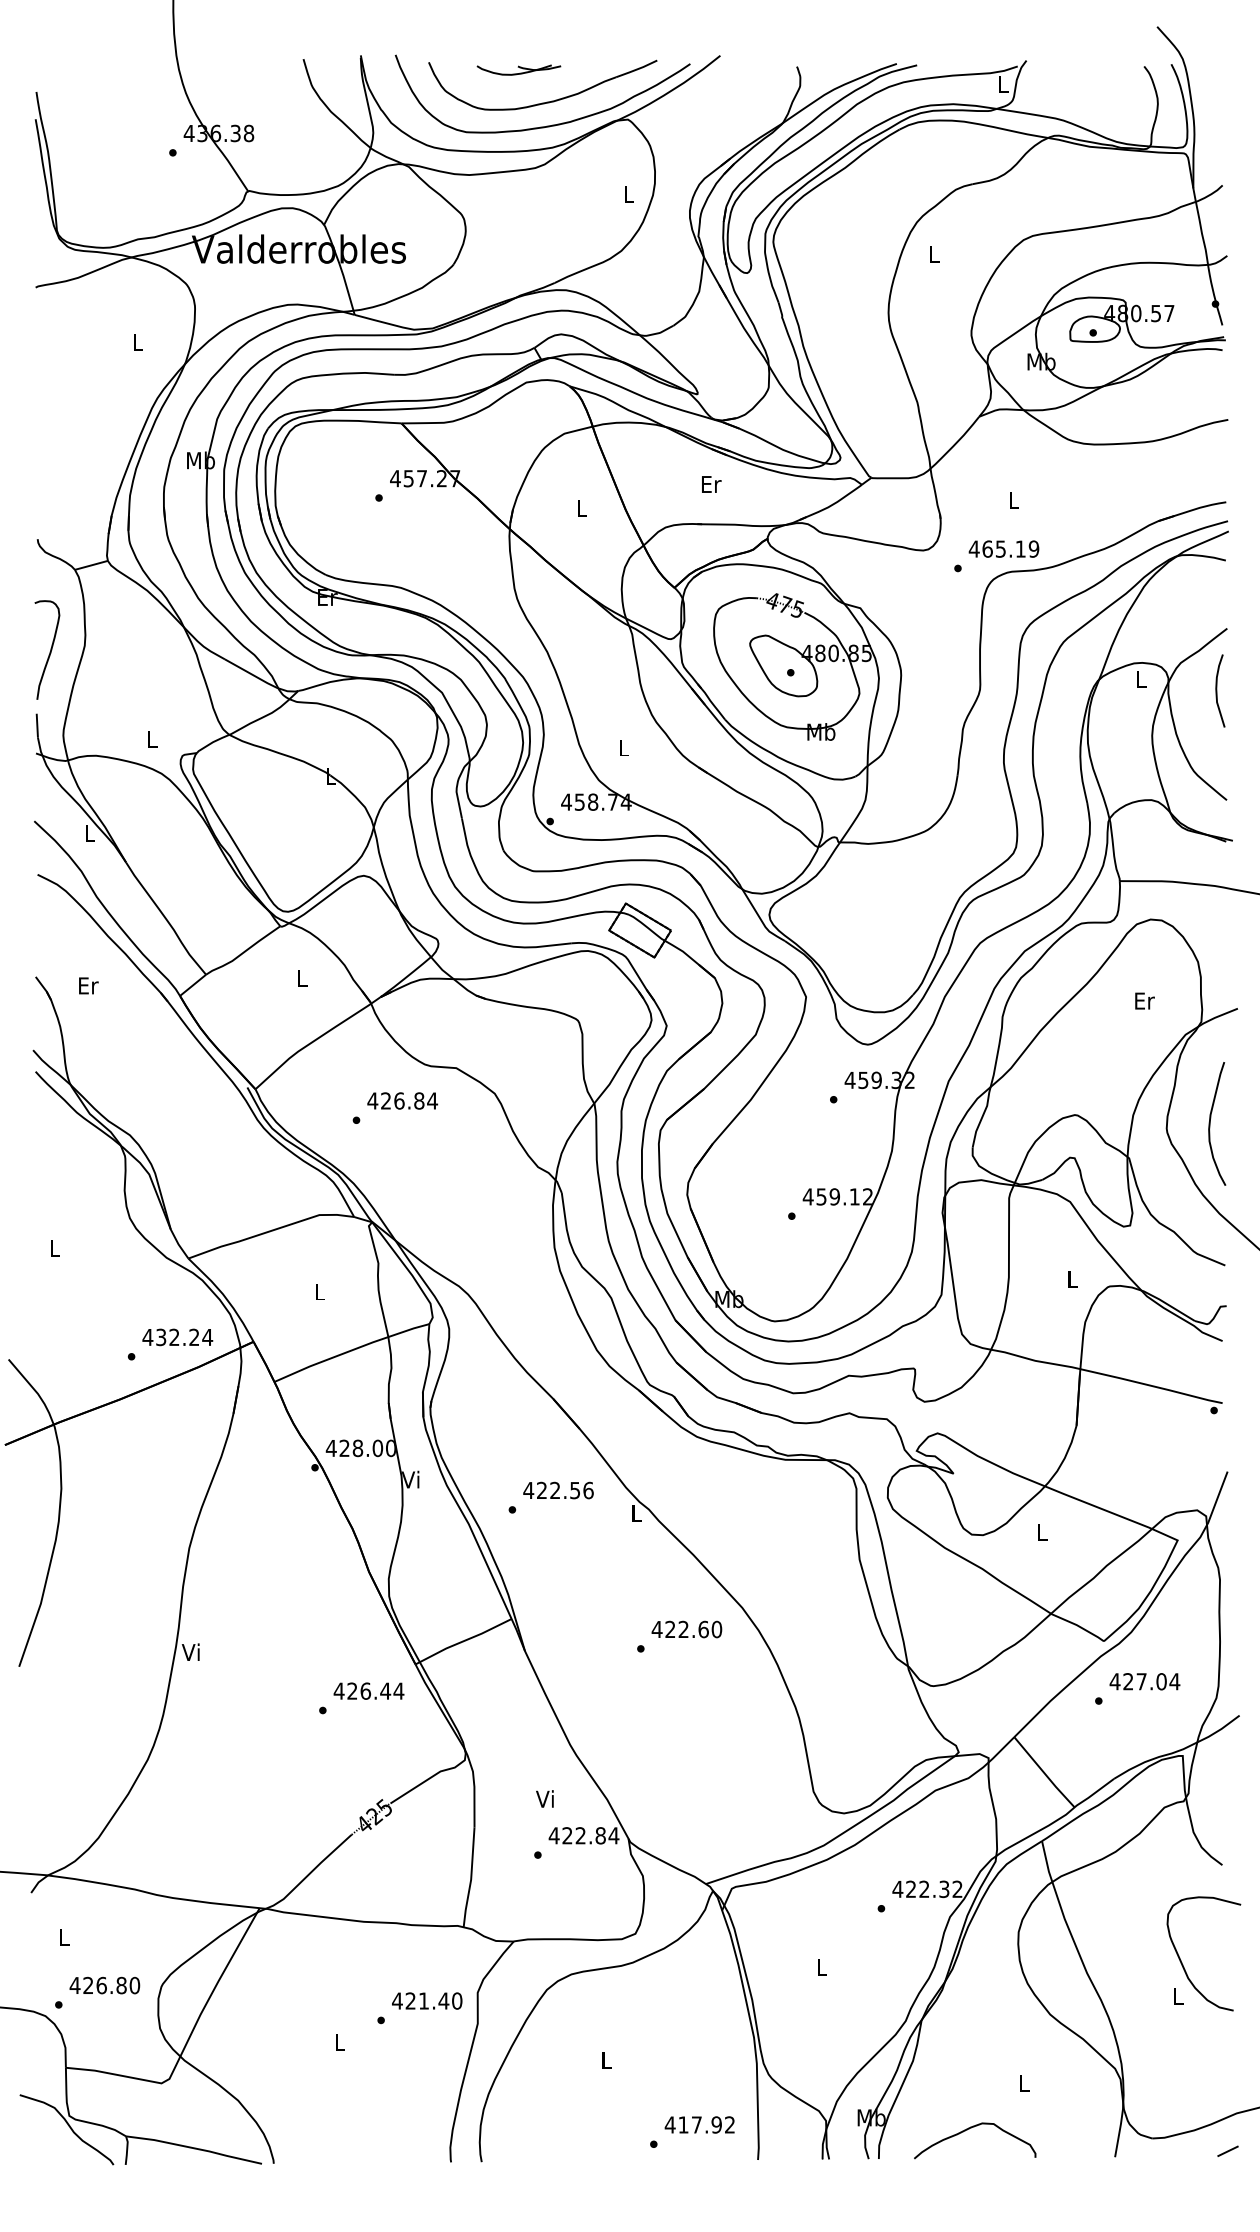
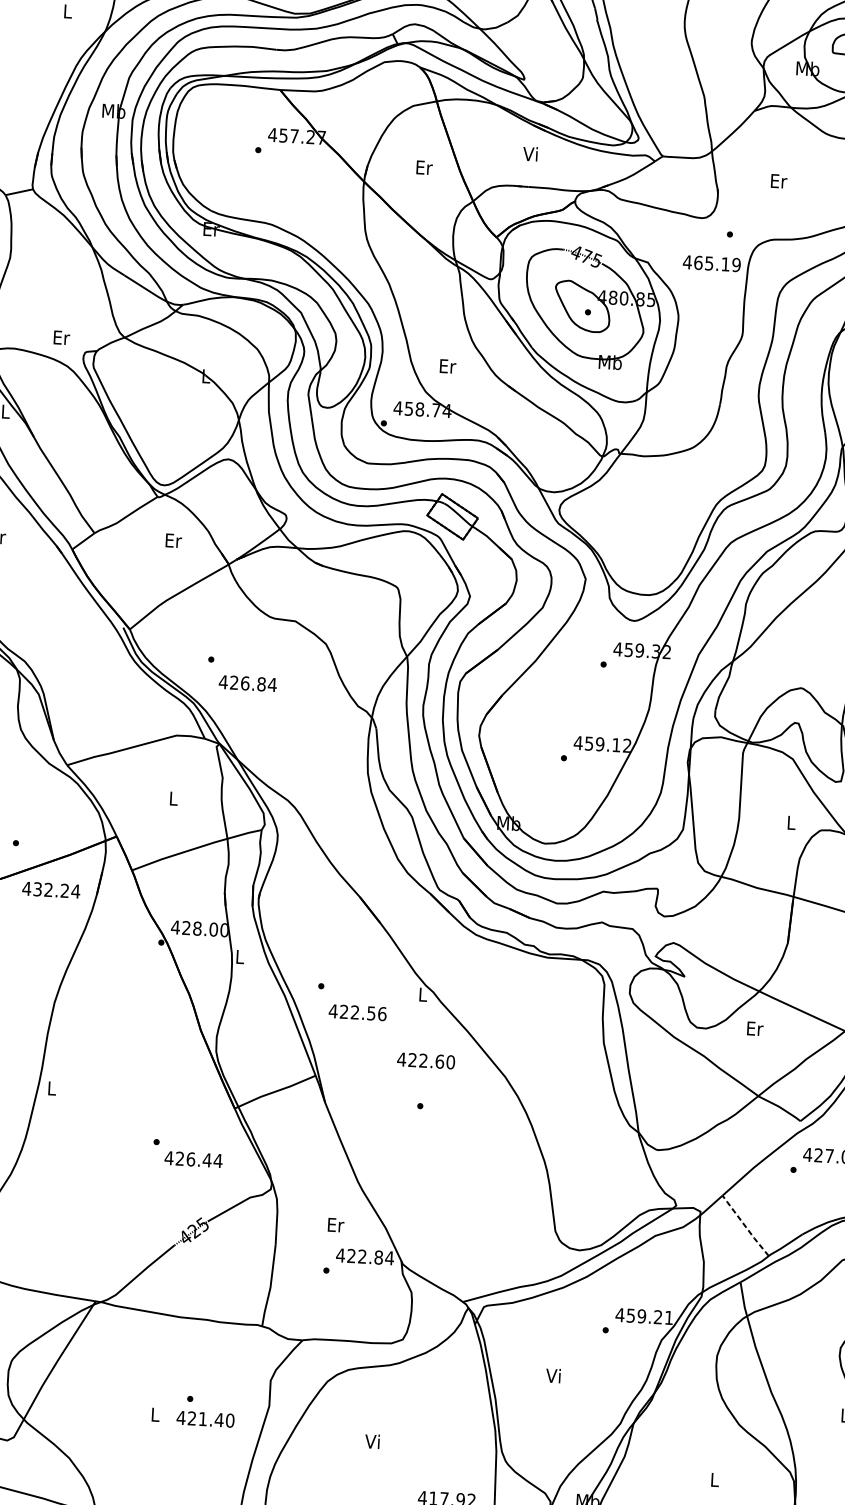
text: (711, 483) -> (531, 153), Er -> Vi
text: (1014, 500) -> (779, 181), L -> Er
text: (582, 507) -> (424, 167), L -> Er
text: (1003, 548) -> (711, 263), moved
text: (152, 739) -> (61, 337), L -> Er
text: (624, 747) -> (448, 366), L -> Er
text: (302, 978) -> (173, 540), L -> Er
text: (402, 1100) -> (247, 683), moved
text: (177, 1337) -> (51, 890), moved
text: (410, 1479) -> (239, 956), Vi -> L
text: (558, 1490) -> (357, 1012), moved
text: (1042, 1531) -> (755, 1028), L -> Er
text: (686, 1629) -> (425, 1060), moved
text: (190, 1651) -> (50, 1087), Vi -> L
text: (368, 1690) -> (193, 1158), moved
line: (1044, 1773) -> (745, 1226), solid -> dashed
text: (546, 1798) -> (336, 1224), Vi -> Er
text: (934, 1889) -> (650, 1316), 422.32 -> 459.21
text: (820, 1967) -> (553, 1375), L -> Vi
text: (427, 2000) -> (205, 1418), moved
text: (605, 2059) -> (372, 1441), L -> Vi

